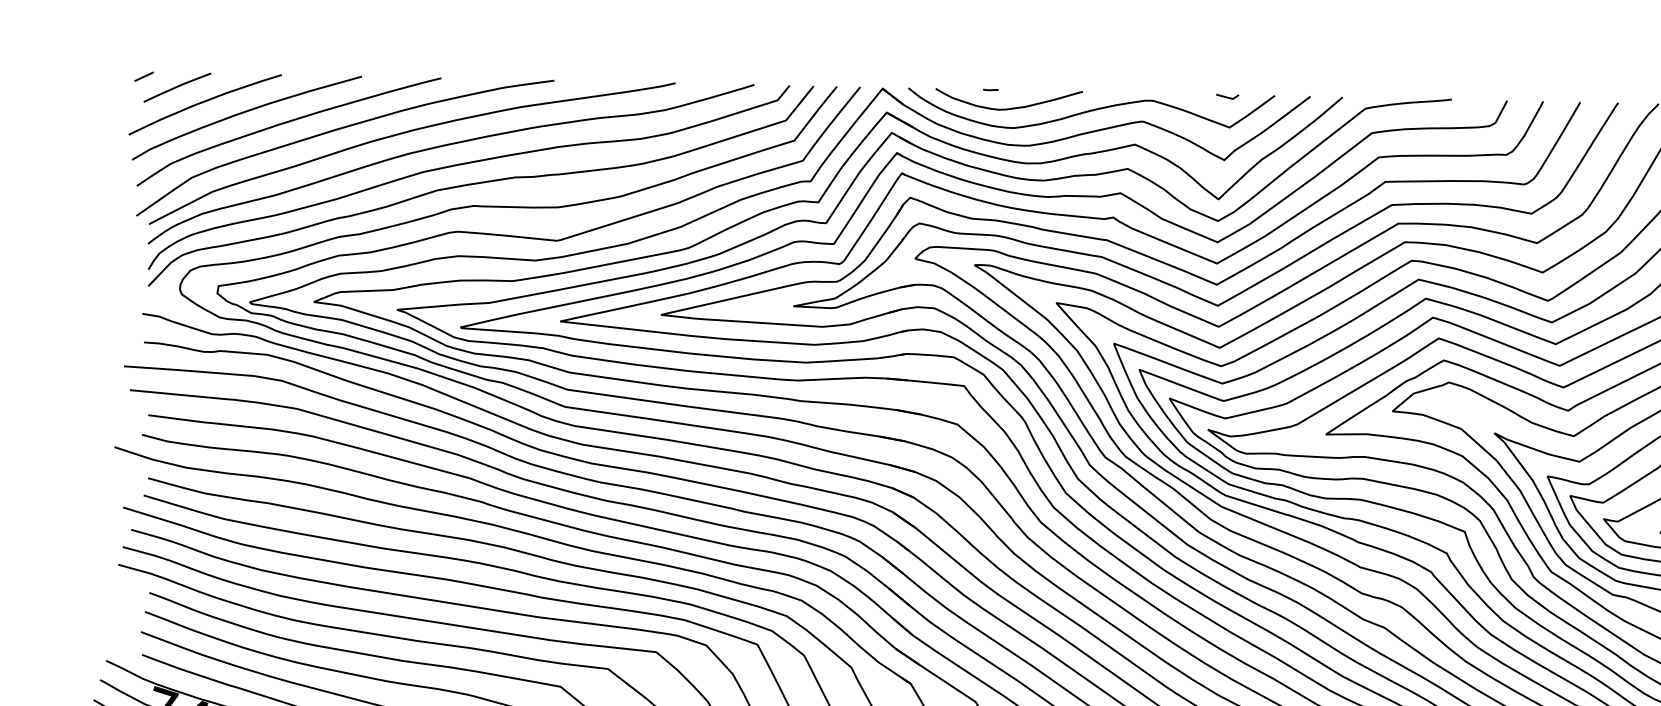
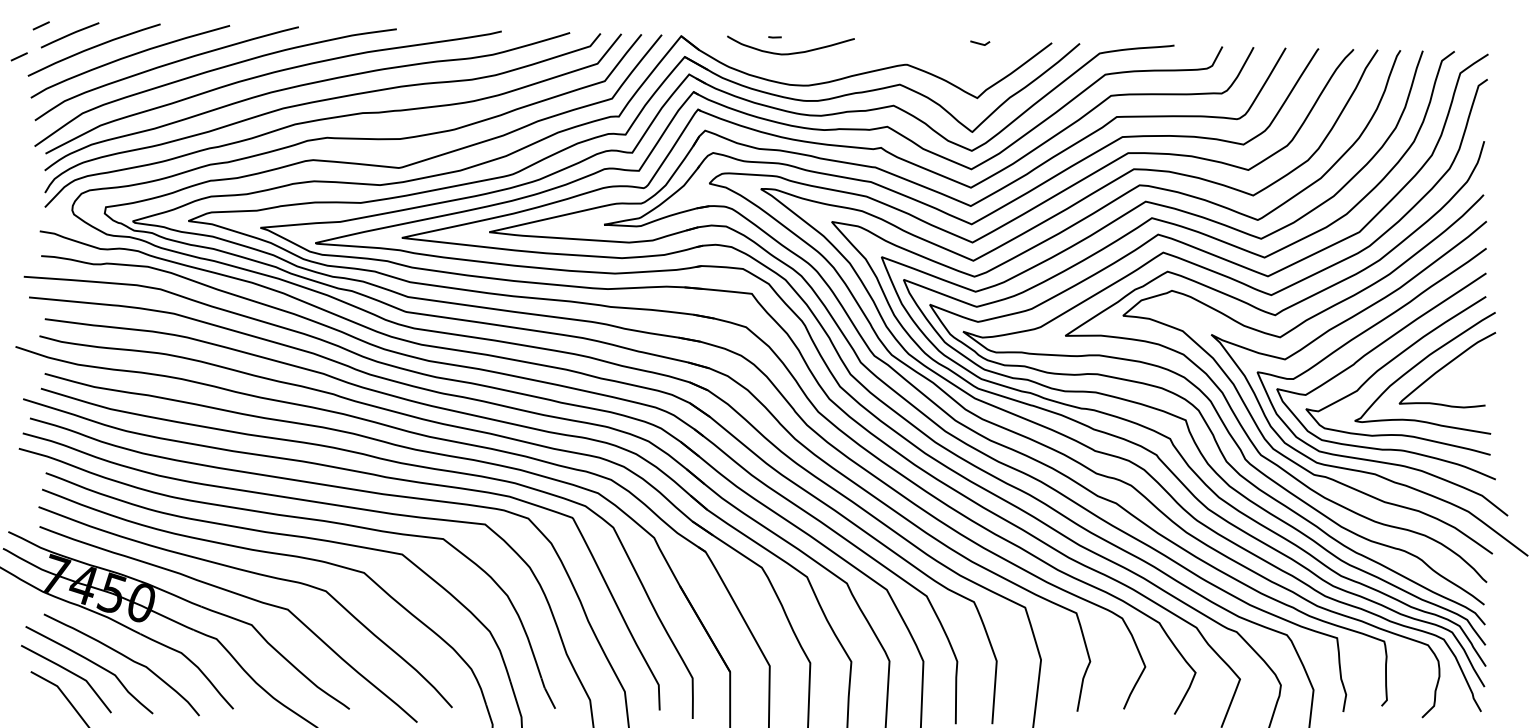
curve: (1091, 109) -> (862, 54), removed
line: (117, 112) -> (18, 56), added

